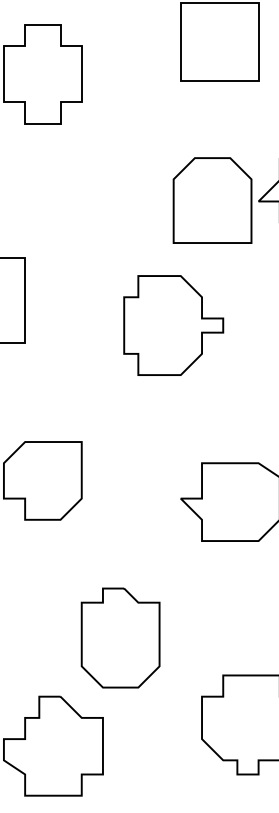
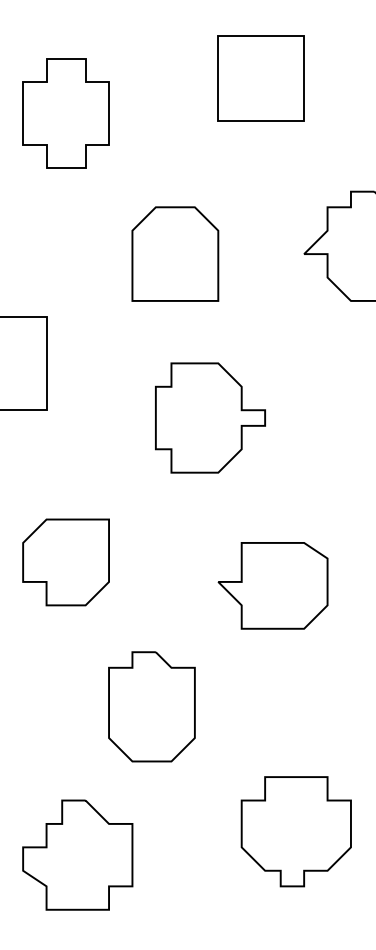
part: (212, 200) -> (175, 253), moved
part: (173, 325) -> (210, 417), moved
part: (120, 637) -> (151, 706), moved

